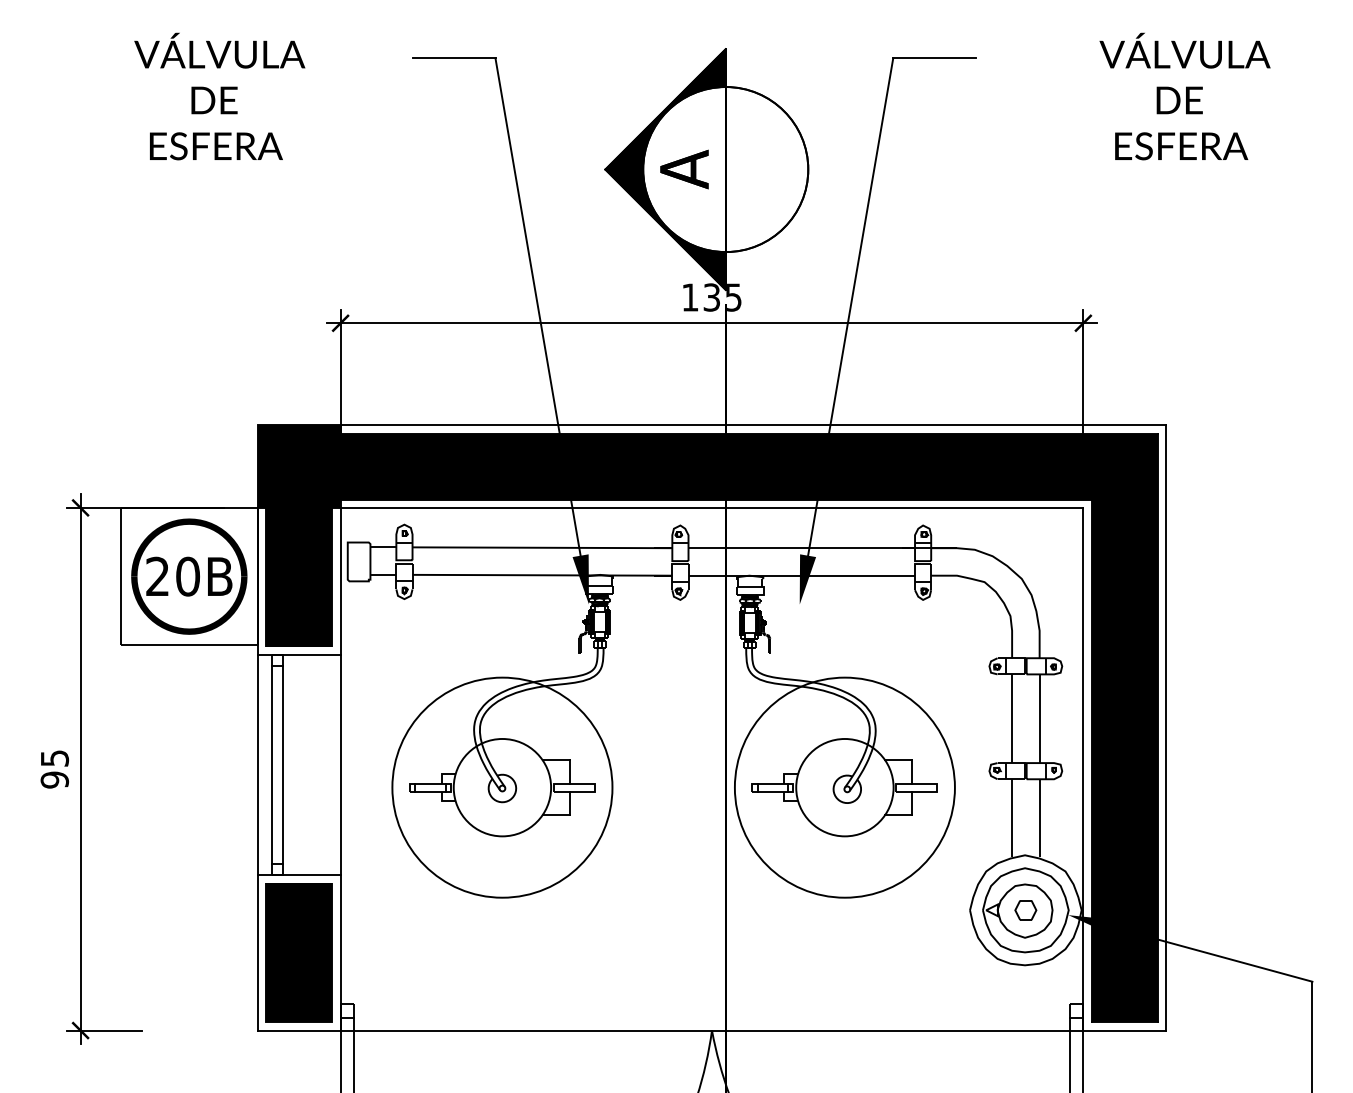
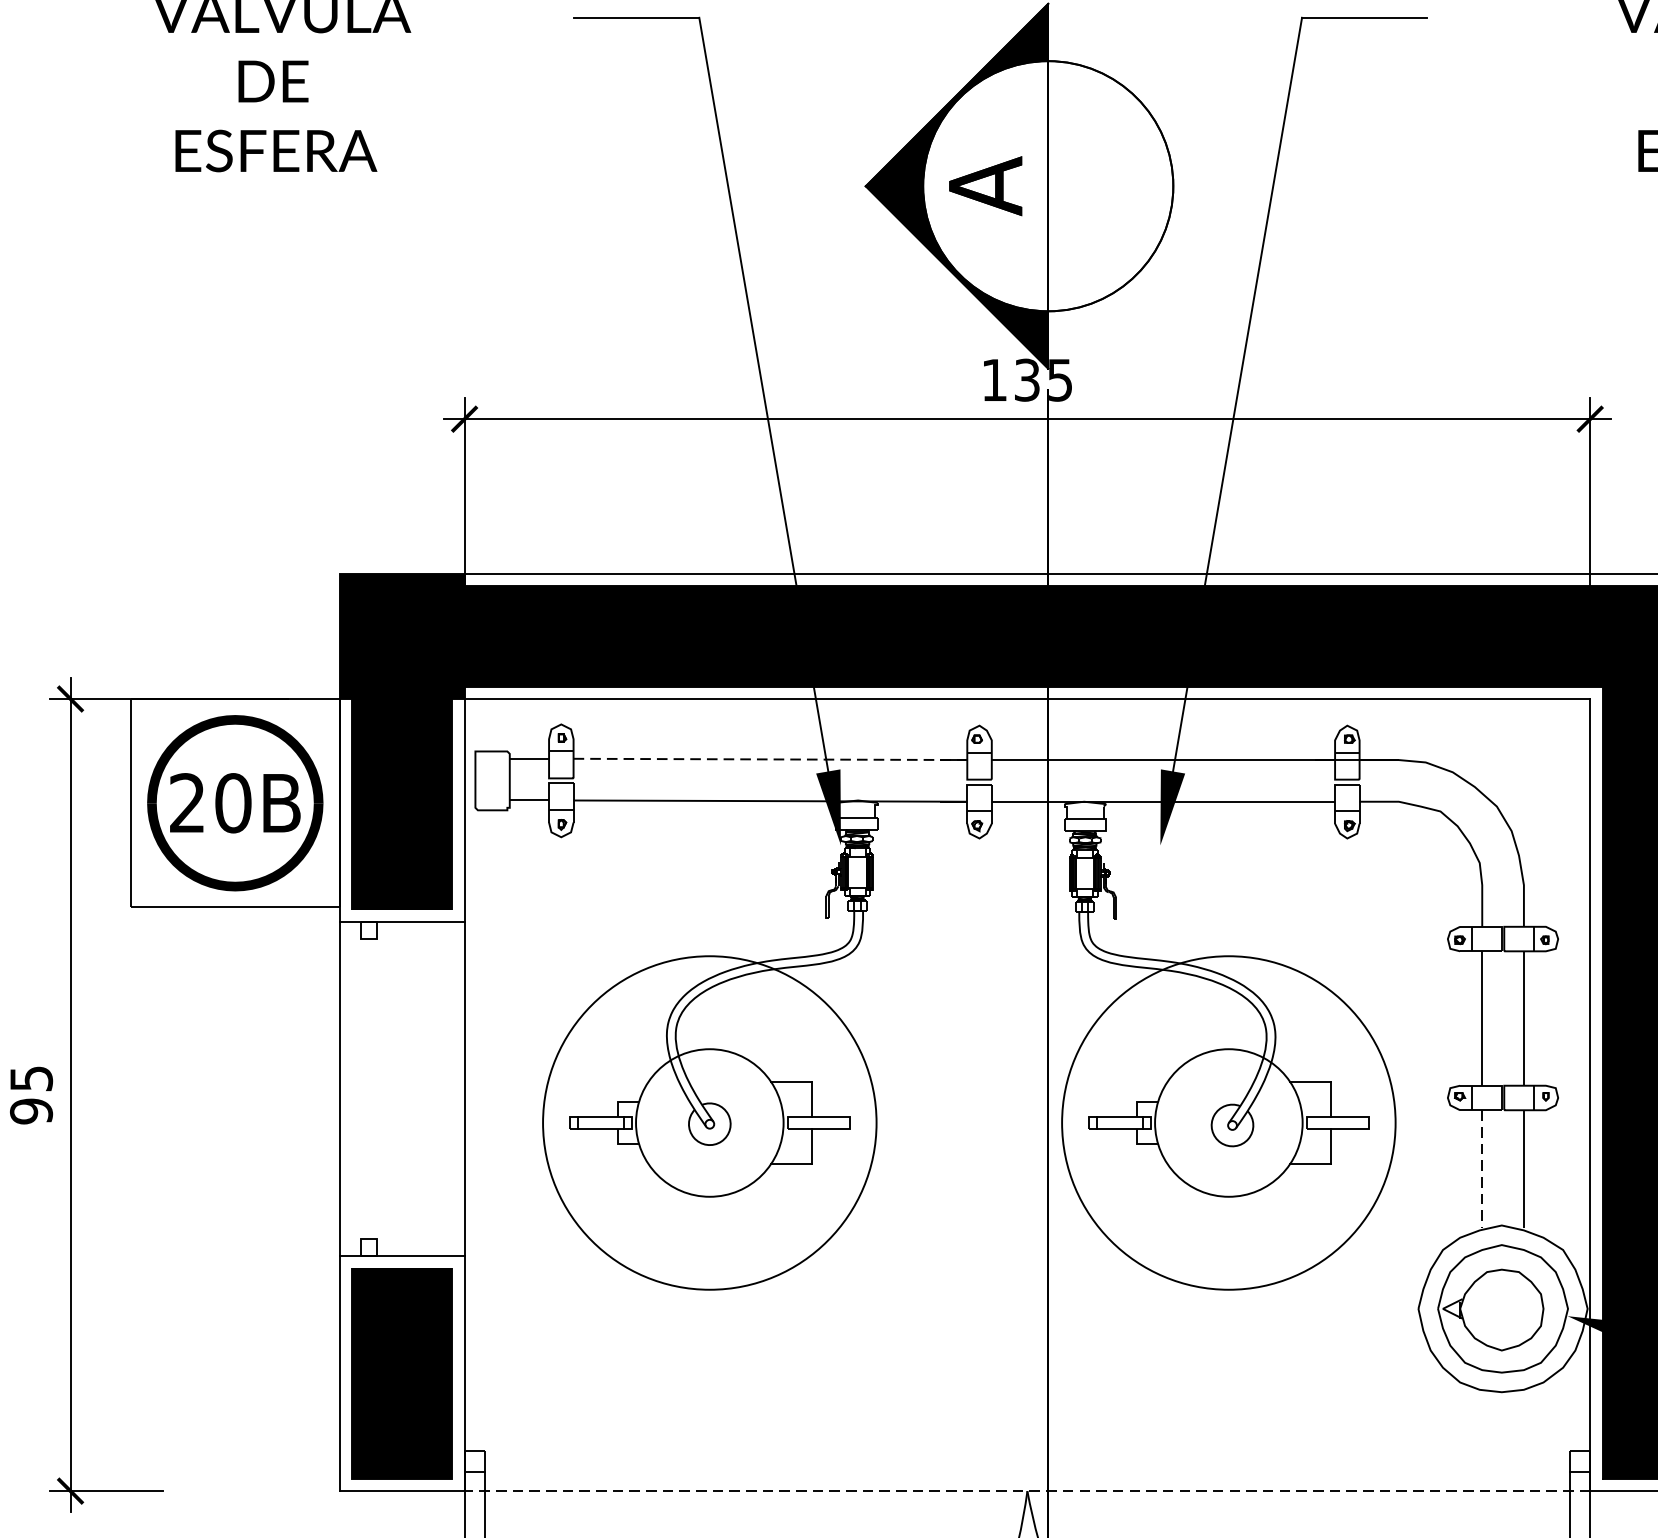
line: (542, 547) -> (770, 759), solid -> dashed
line: (271, 765) -> (359, 1089), removed
line: (282, 765) -> (376, 1089), removed
line: (1012, 818) -> (1482, 1169), solid -> dashed
part: (1025, 910) -> (1502, 1309), removed
line: (711, 1030) -> (1026, 1490), solid -> dashed

